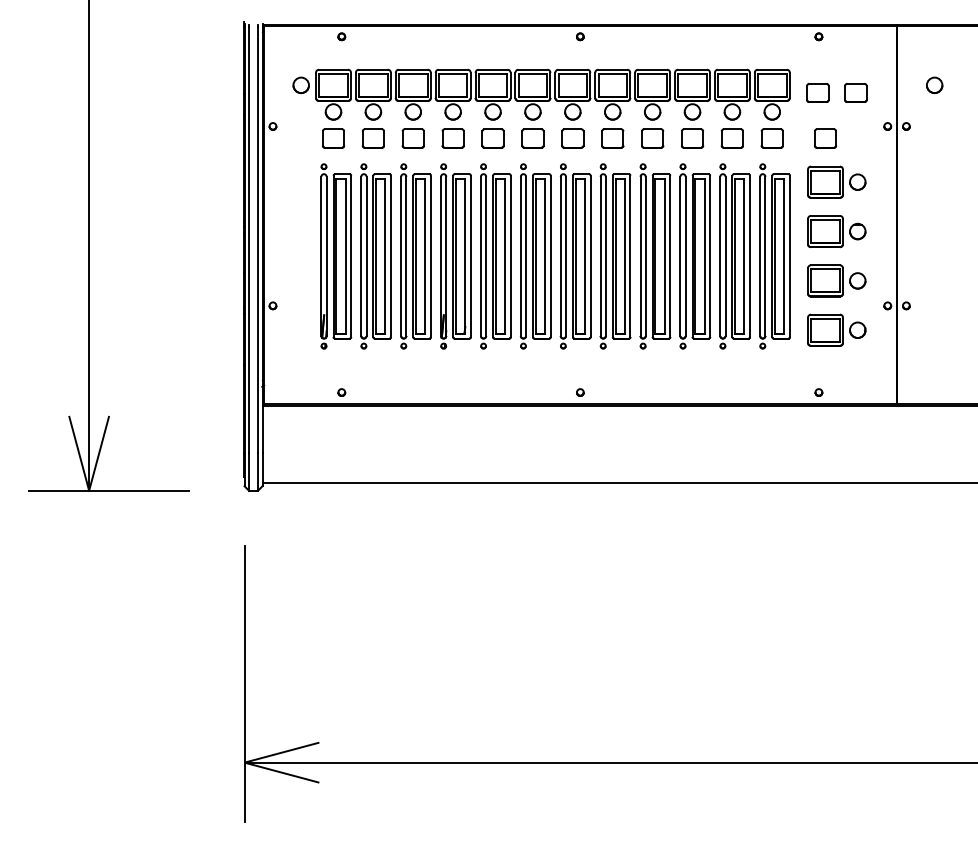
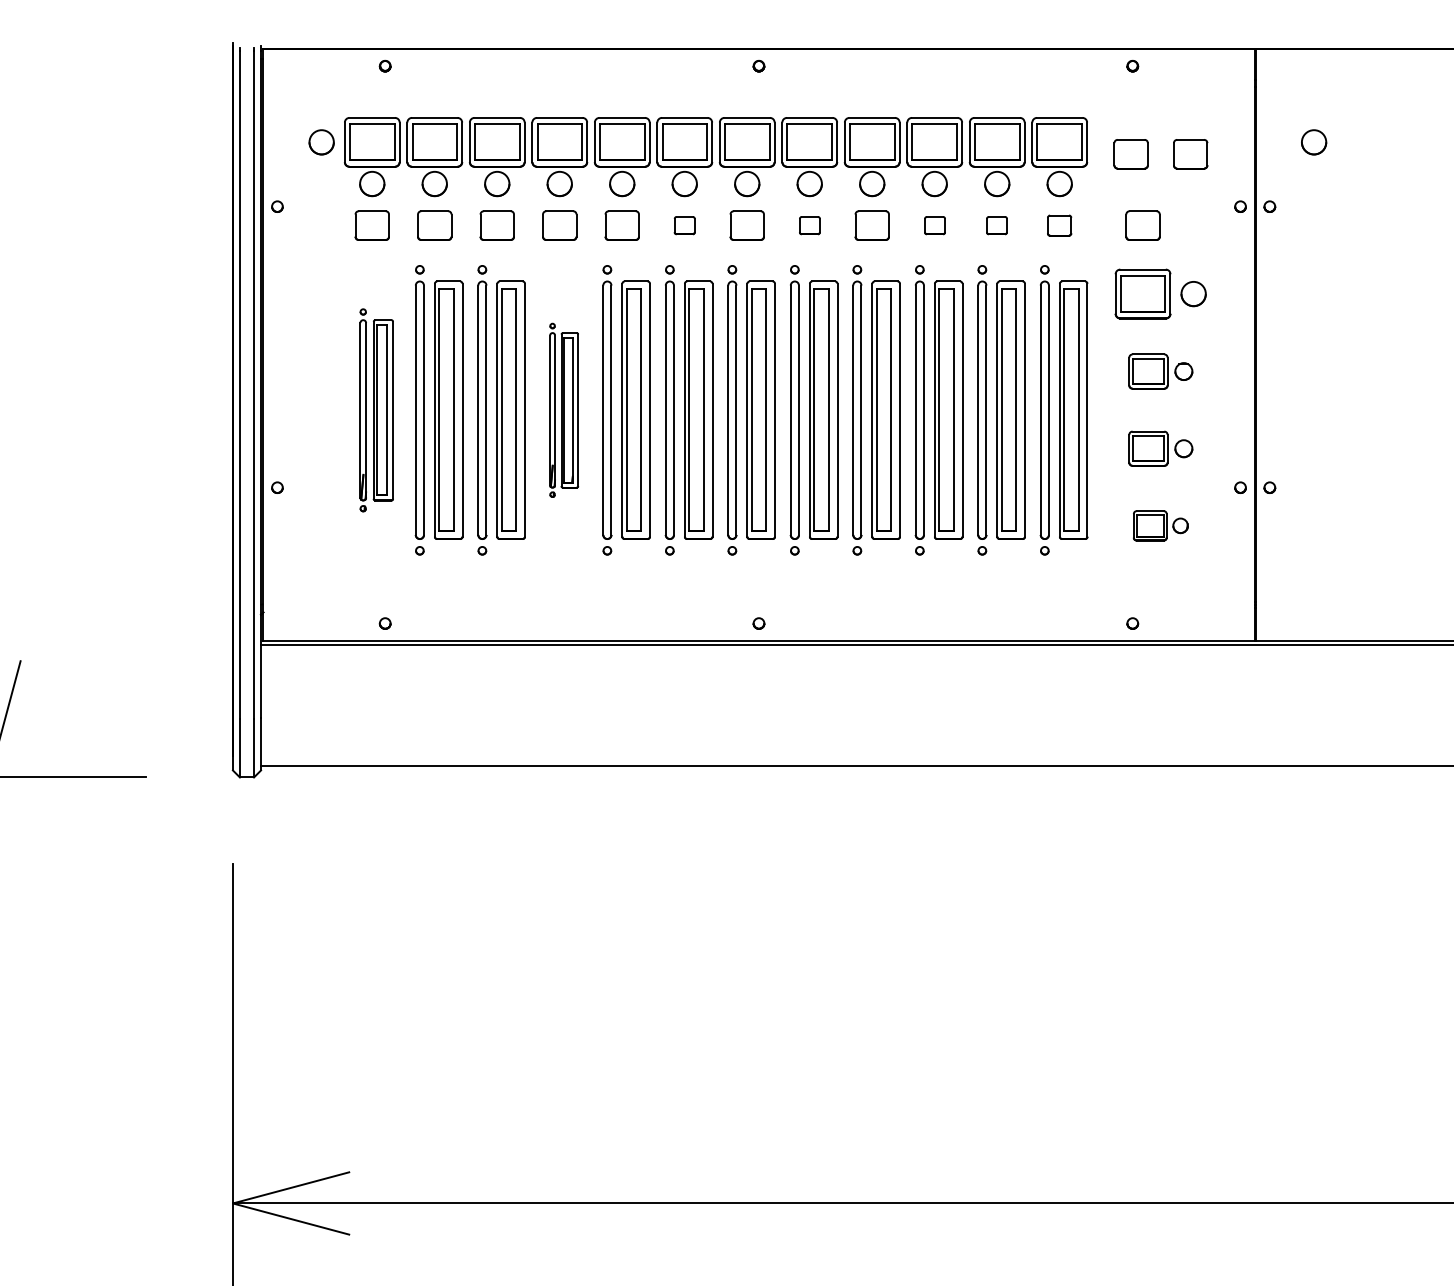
part: (532, 138) -> (684, 225), size x0.6
part: (612, 138) -> (809, 225), size x0.6
part: (692, 138) -> (934, 225), size x0.6
part: (731, 138) -> (995, 225), size x0.6
part: (771, 138) -> (1058, 225), size x0.7
part: (836, 231) -> (1160, 371), size x0.7
part: (336, 256) -> (376, 410), size x0.7
part: (455, 256) -> (563, 410), size x0.6
part: (836, 280) -> (1160, 448), size x0.7
part: (836, 329) -> (1160, 524), size x0.6

